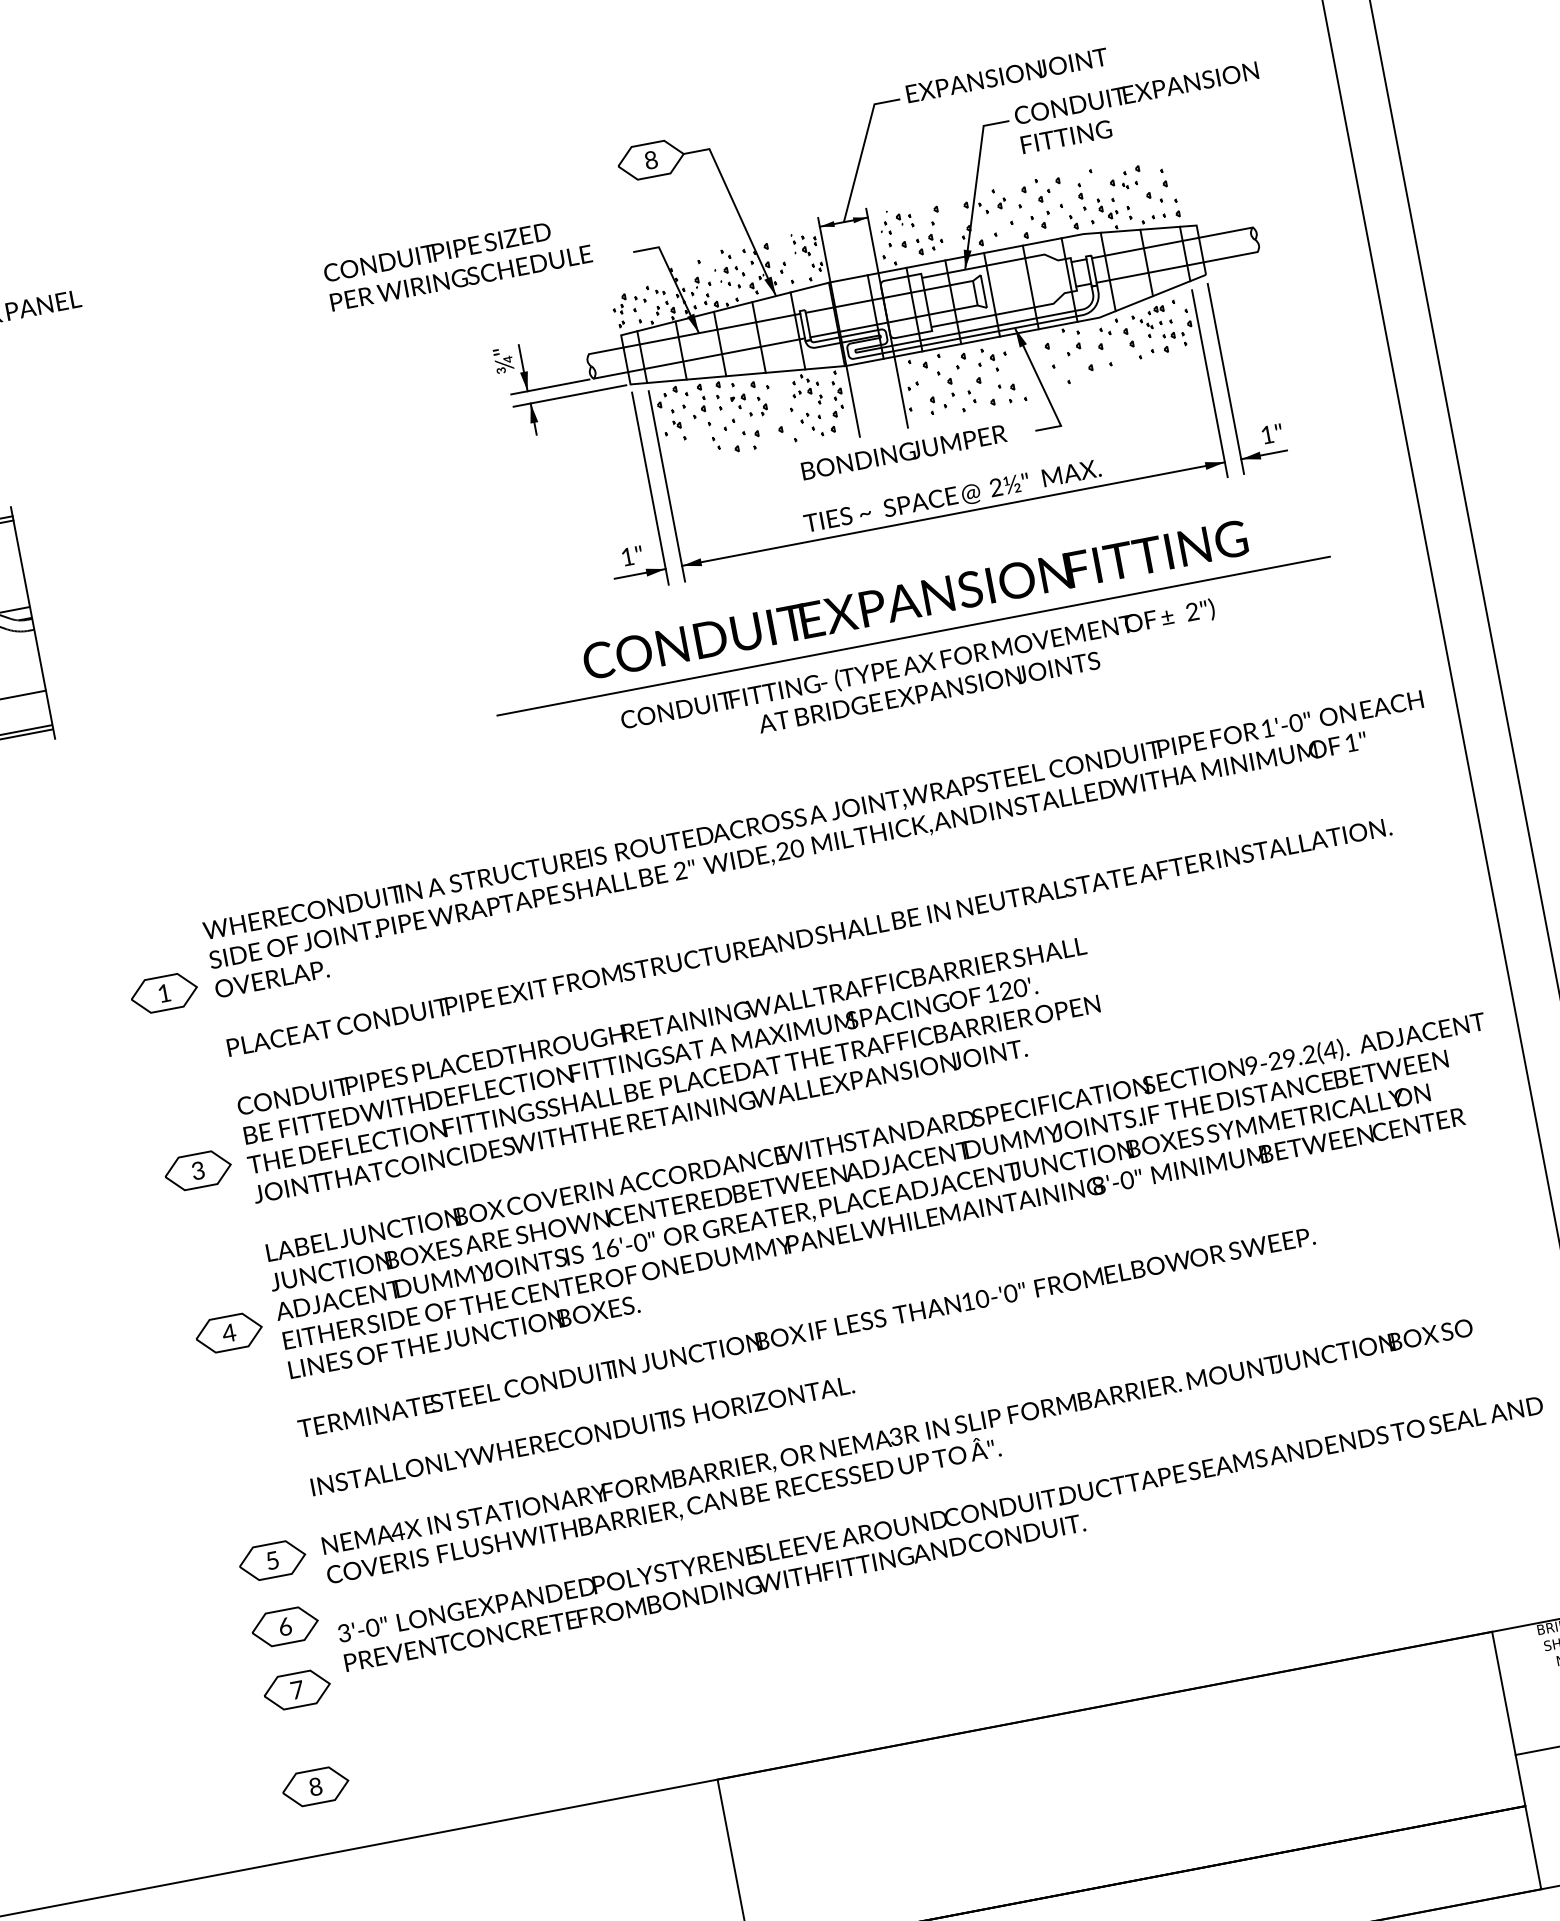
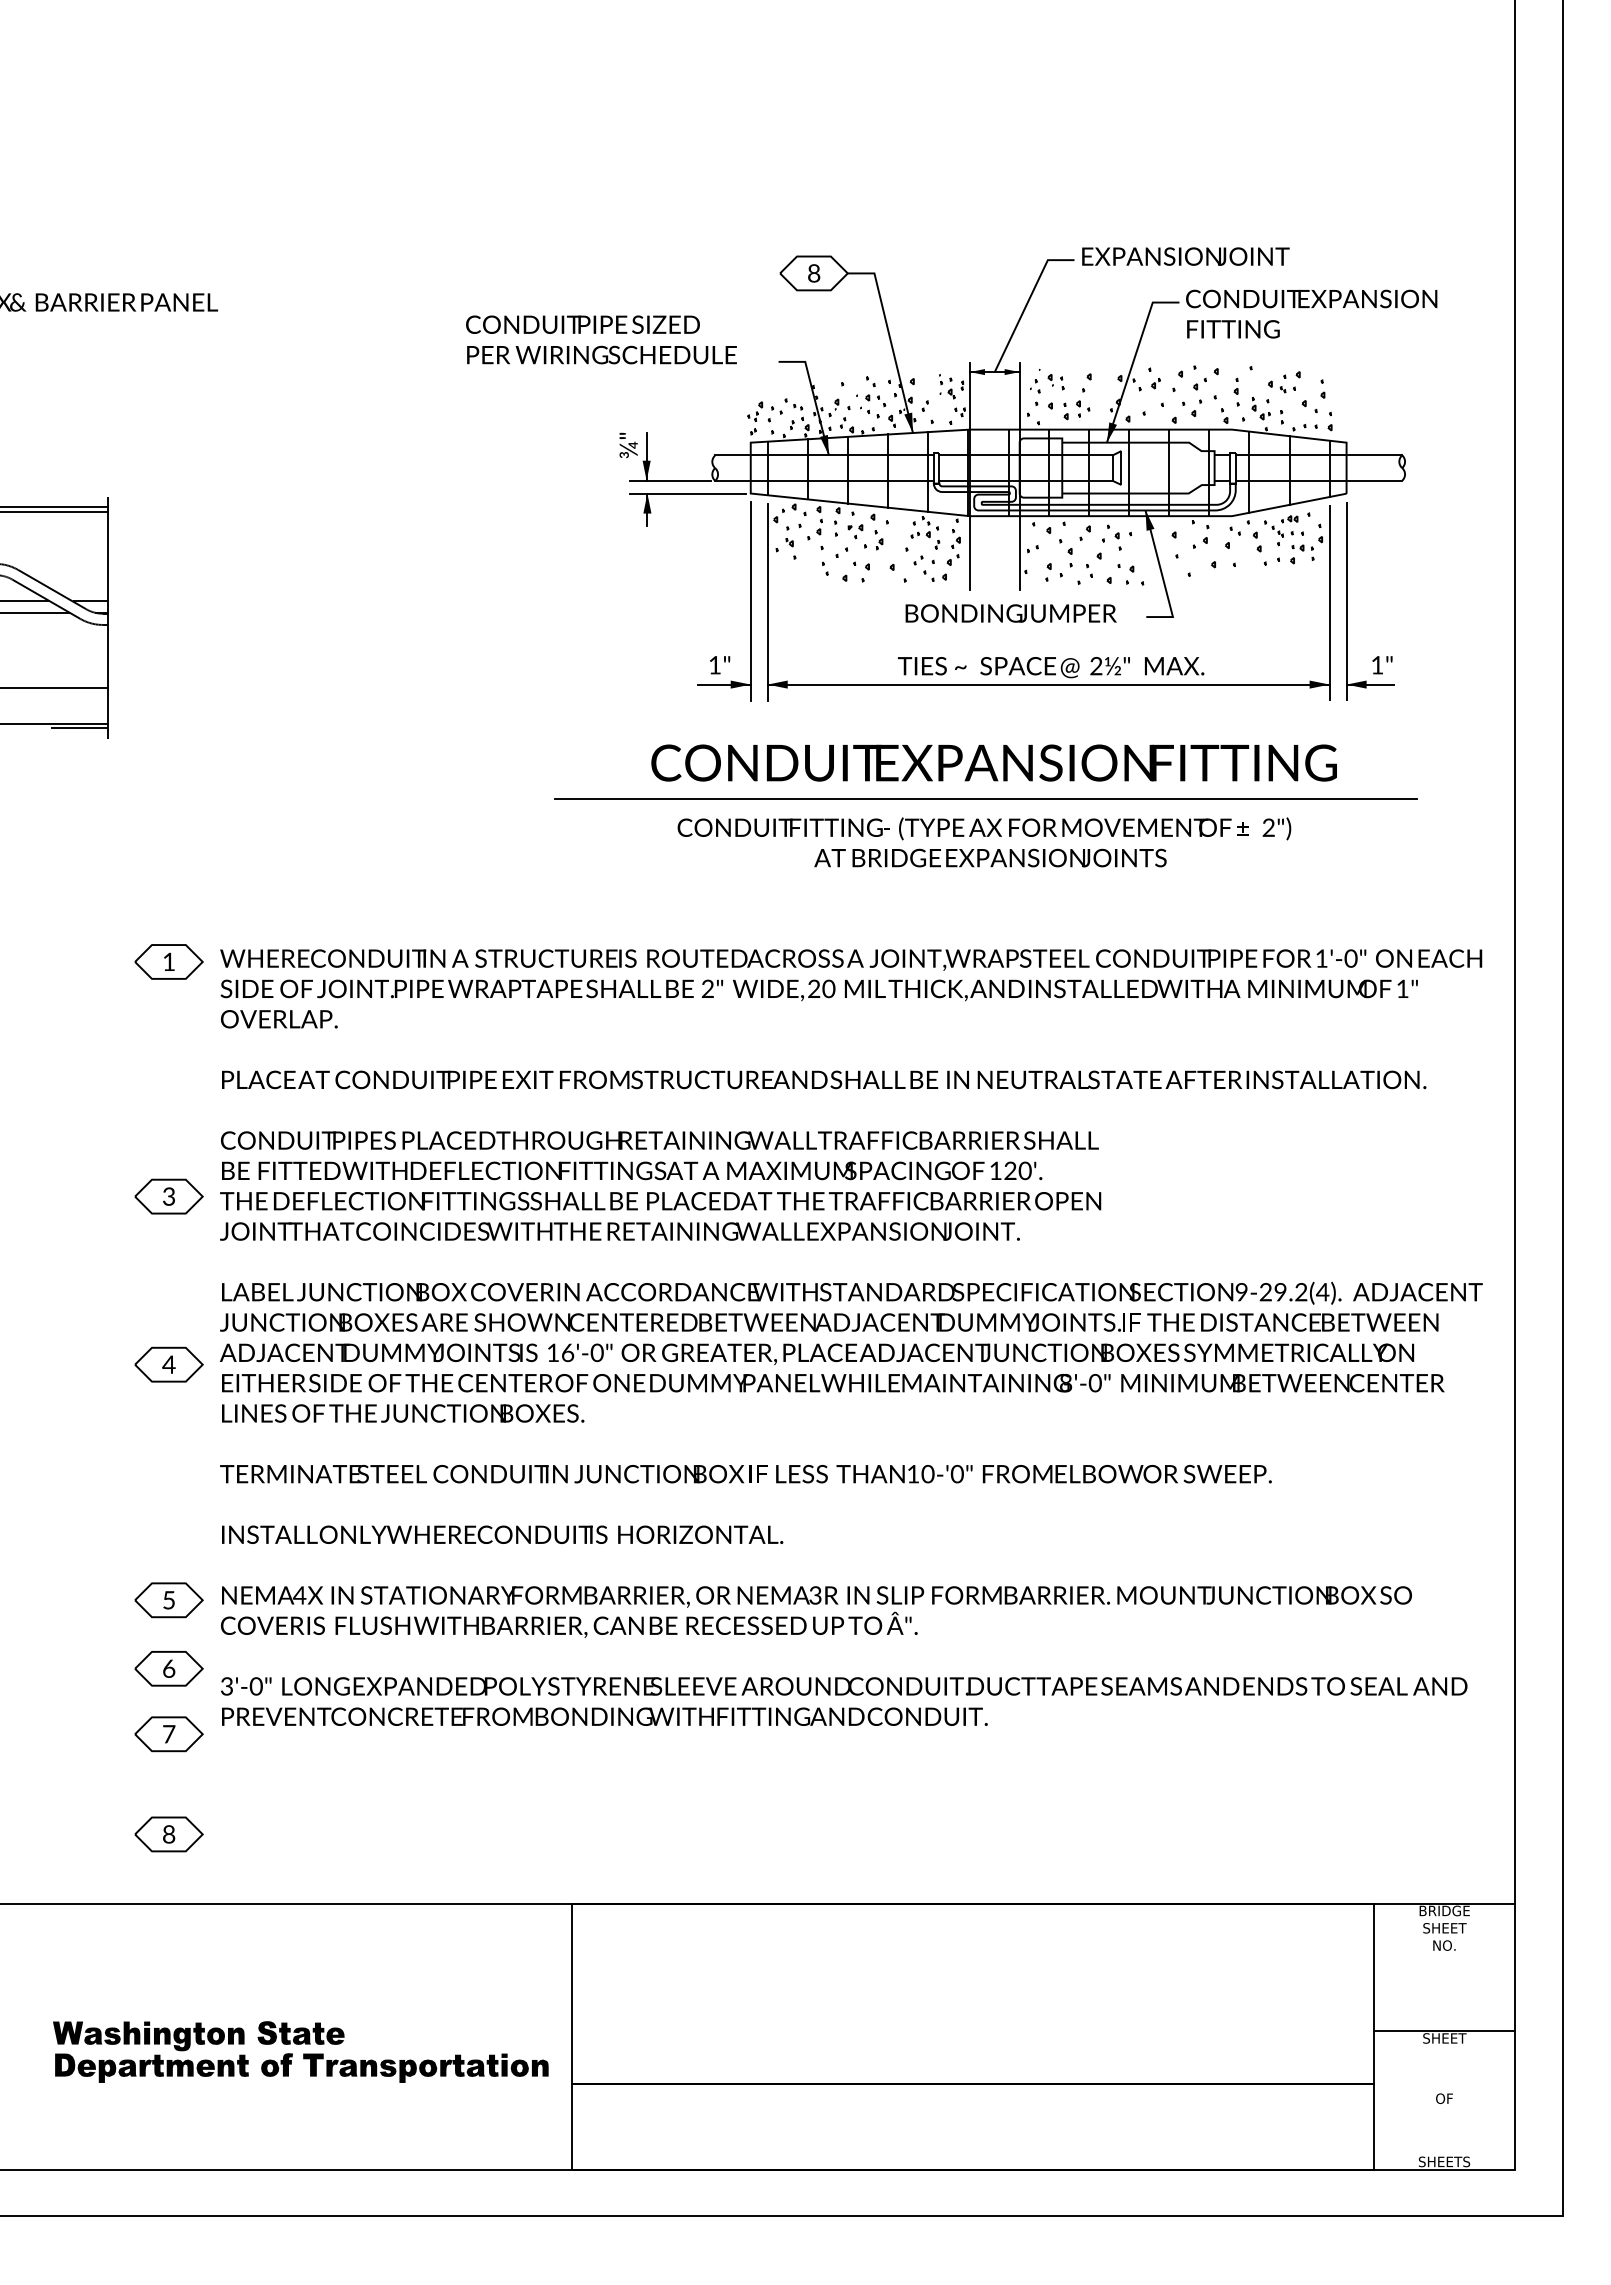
part: (163, 993) -> (168, 961), moved

